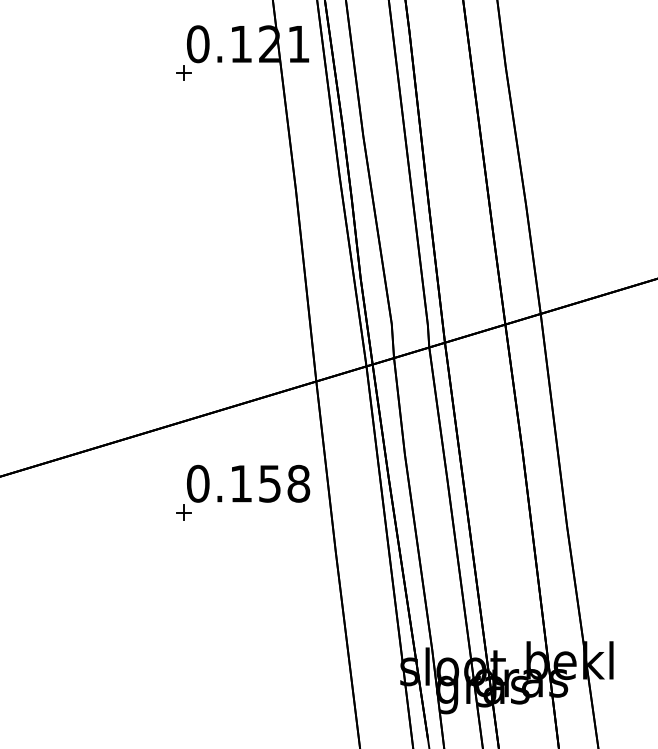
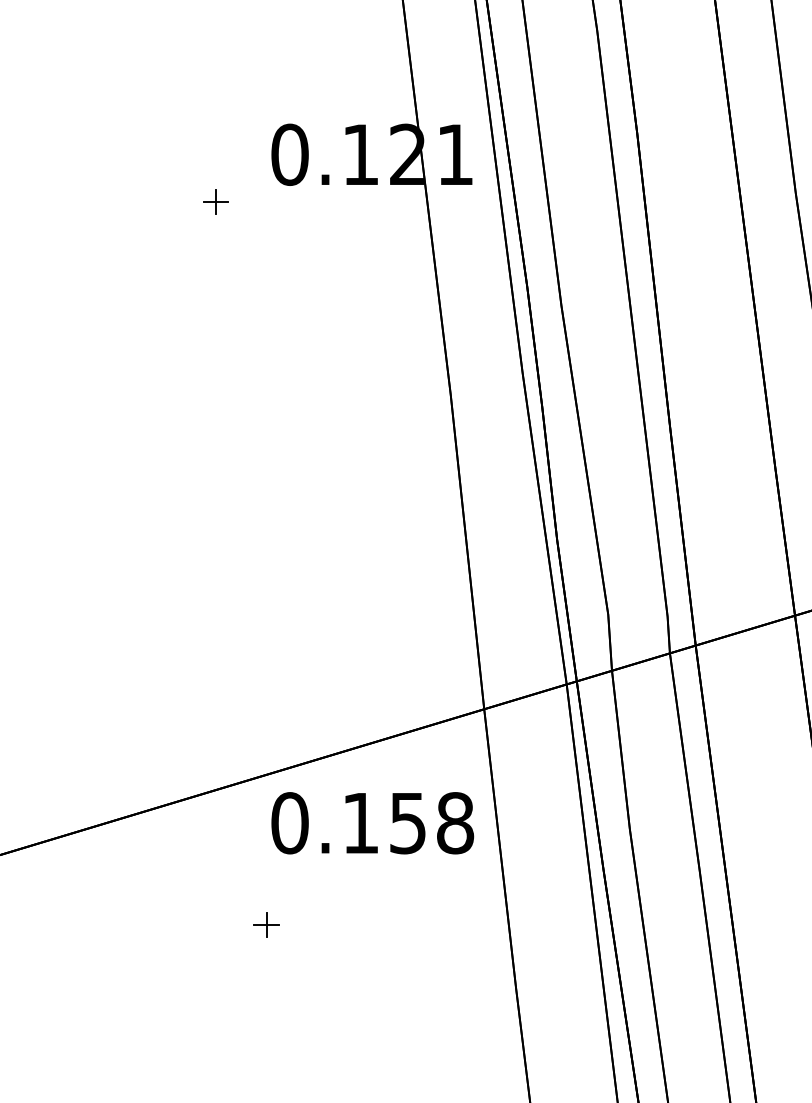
part: (183, 72) -> (214, 201), moved
text: (248, 483) -> (372, 822), moved

